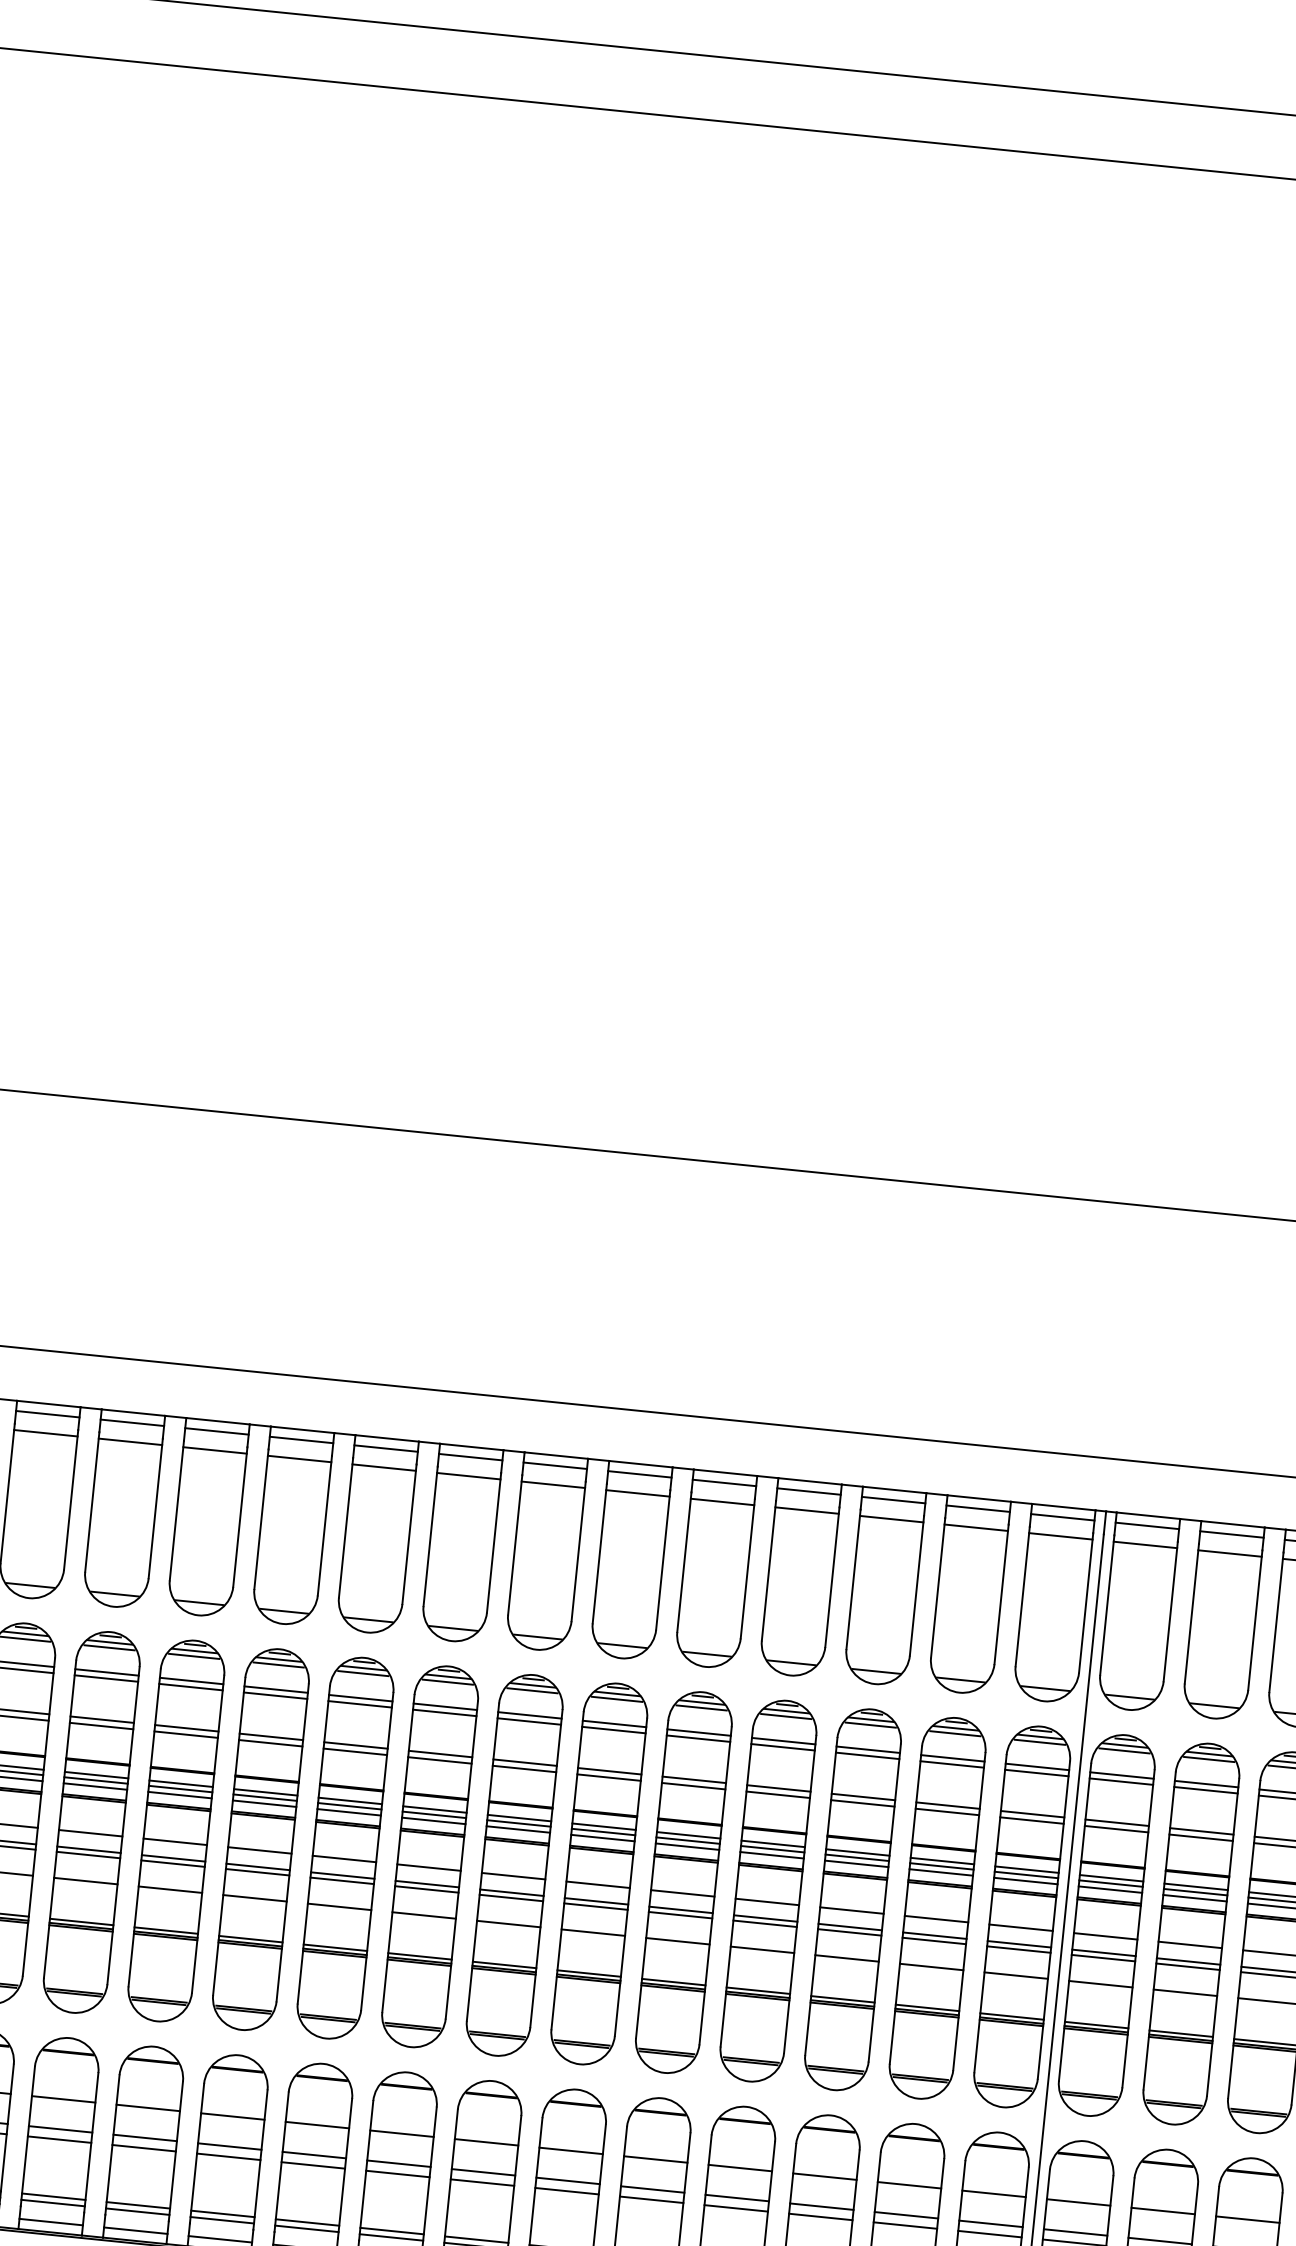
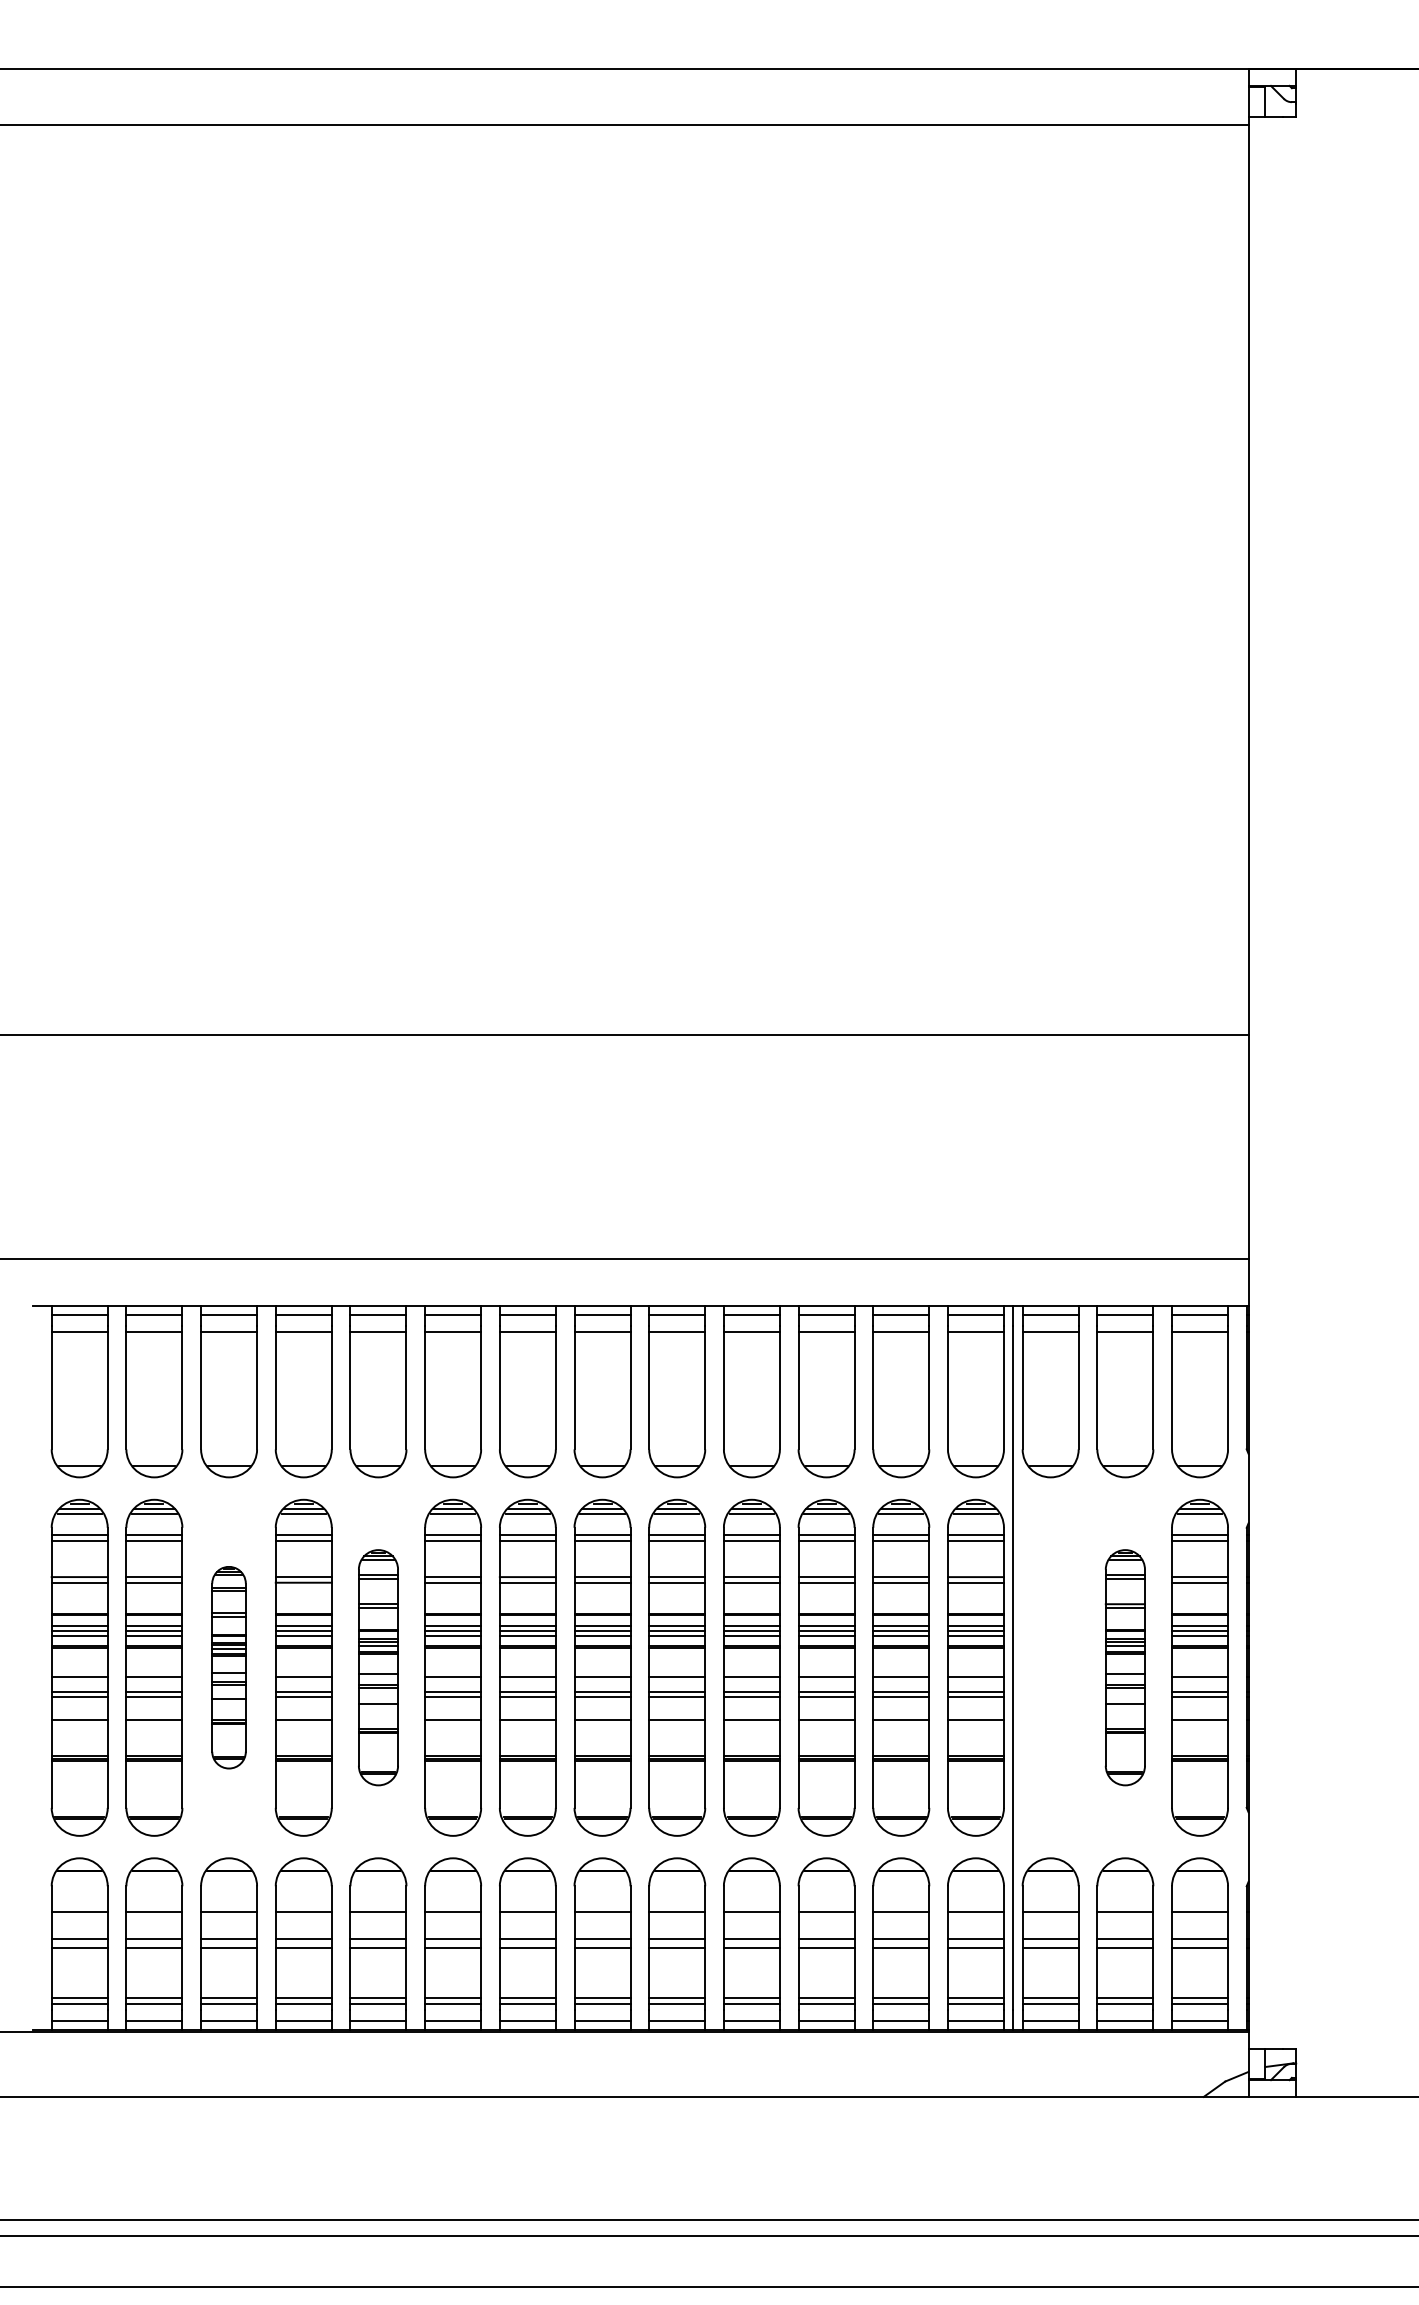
part: (175, 1830) -> (228, 1667), size x0.6
part: (345, 1847) -> (378, 1667), size x0.7
part: (1106, 1925) -> (1050, 1667), removed
part: (1191, 1933) -> (1125, 1667), size x0.7

